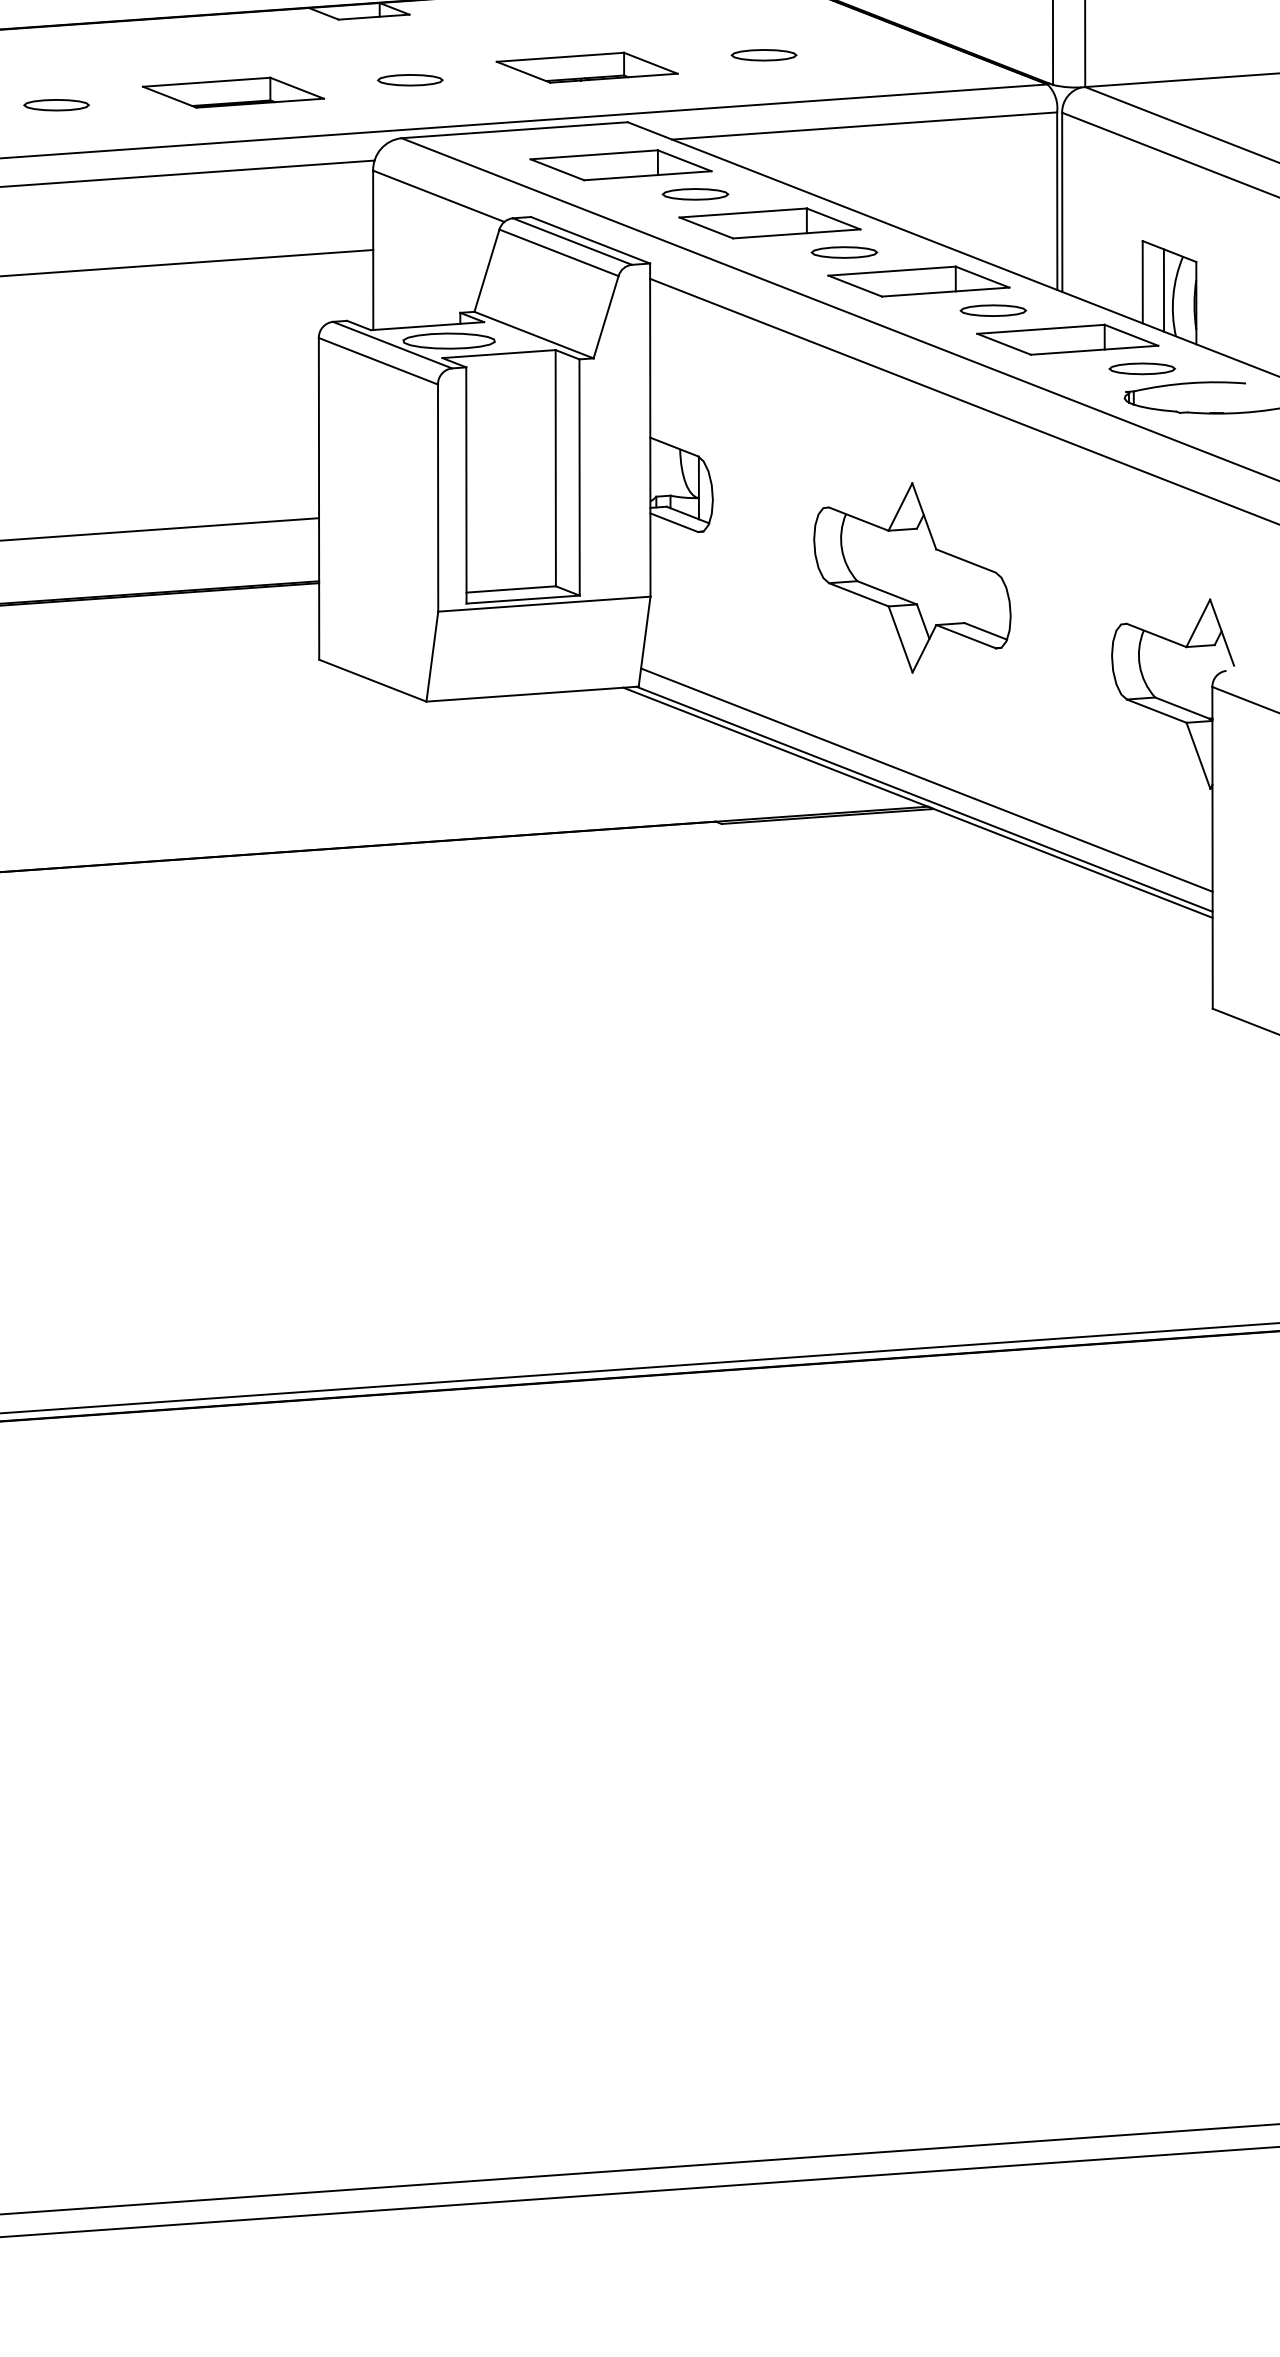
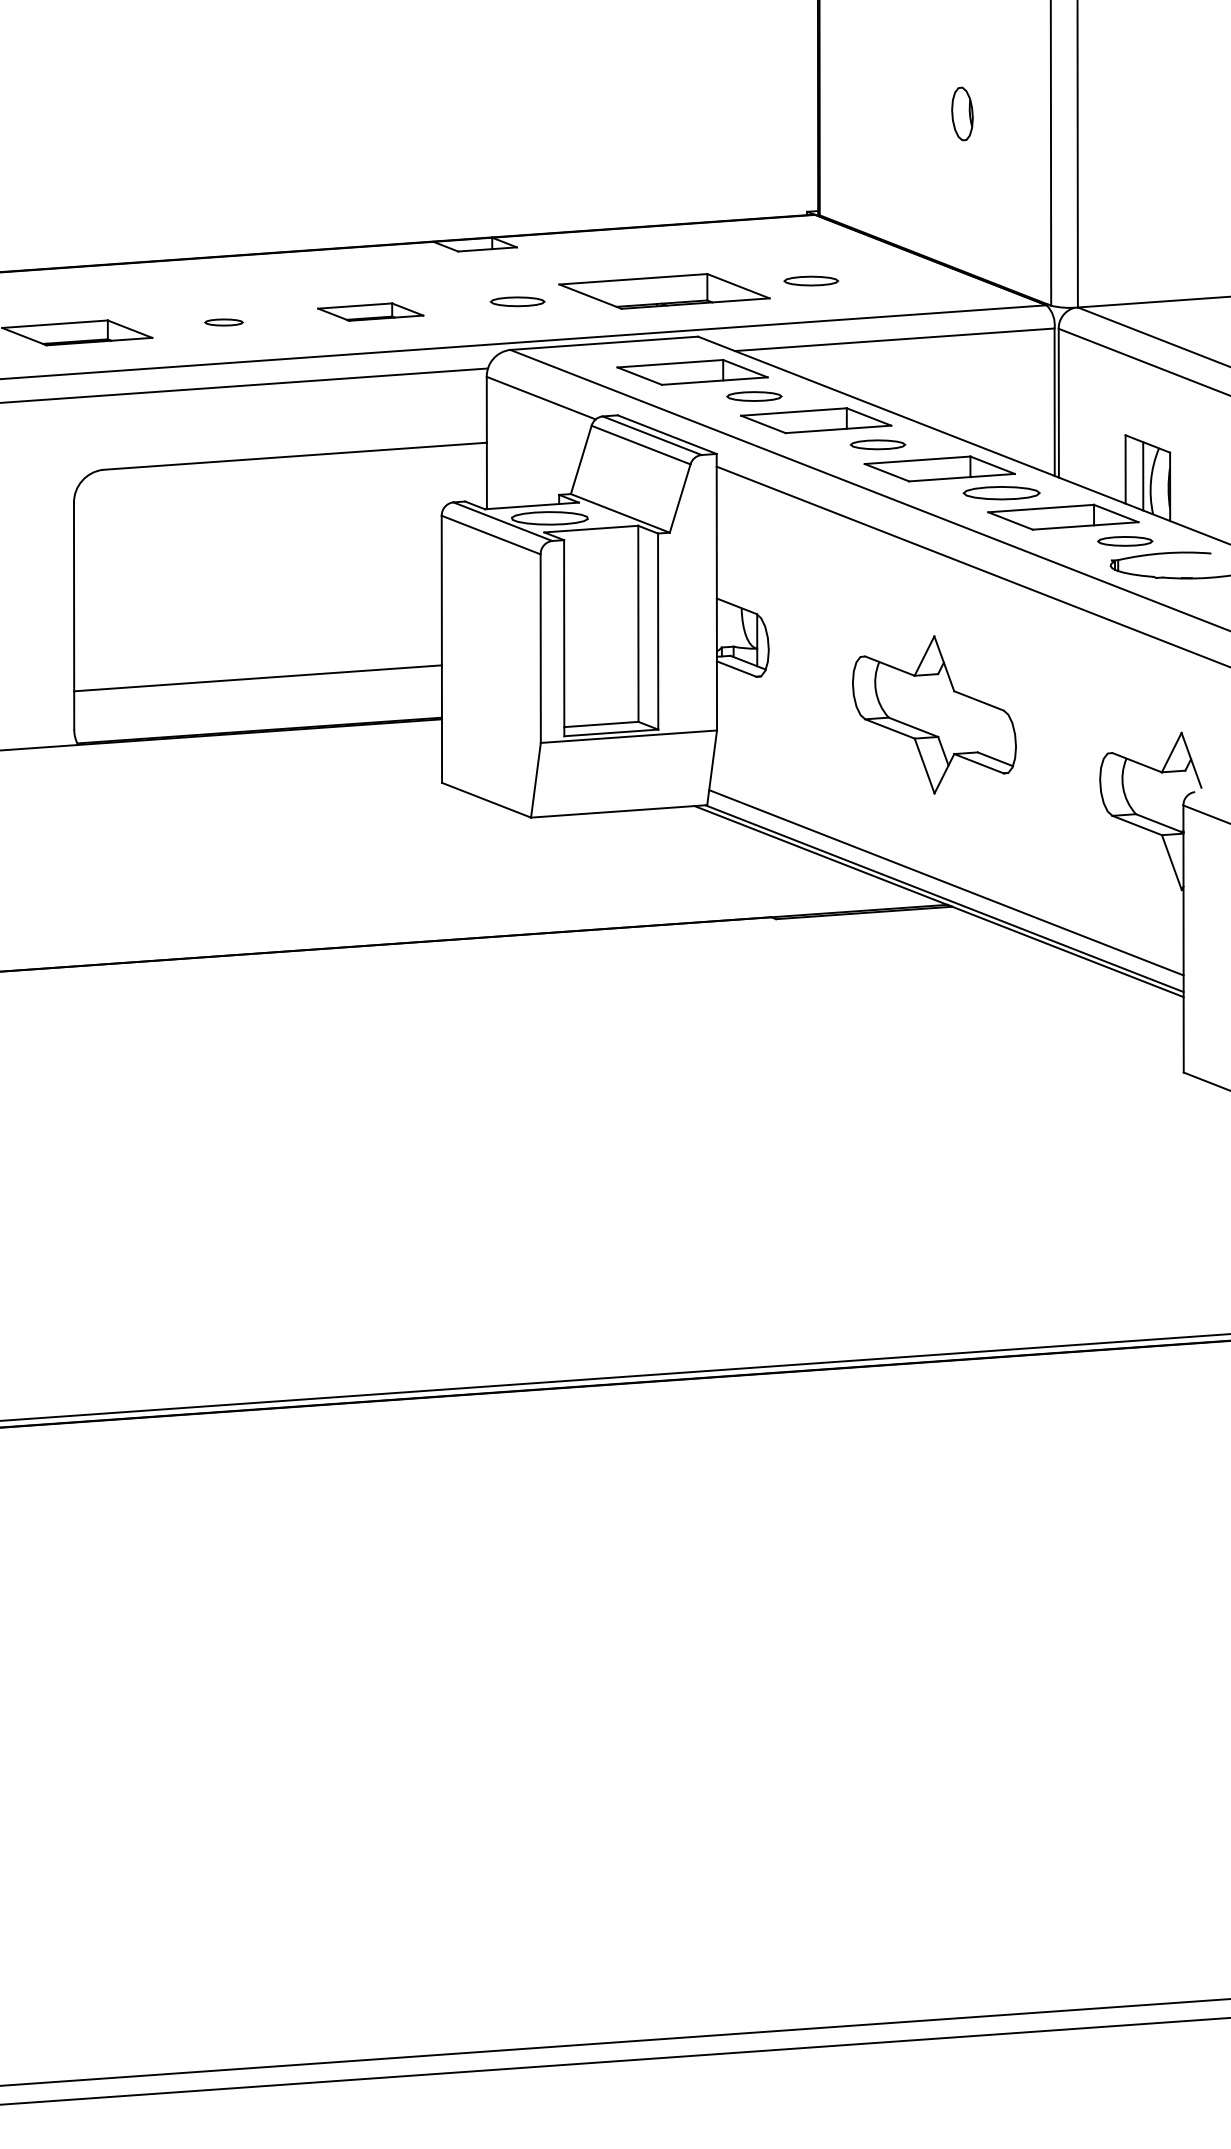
part: (587, 67) -> (664, 291), size x1.4
part: (233, 91) -> (370, 311), size x0.7
part: (55, 105) -> (223, 322), size x0.7
part: (993, 309) -> (1001, 492), size x1.4

